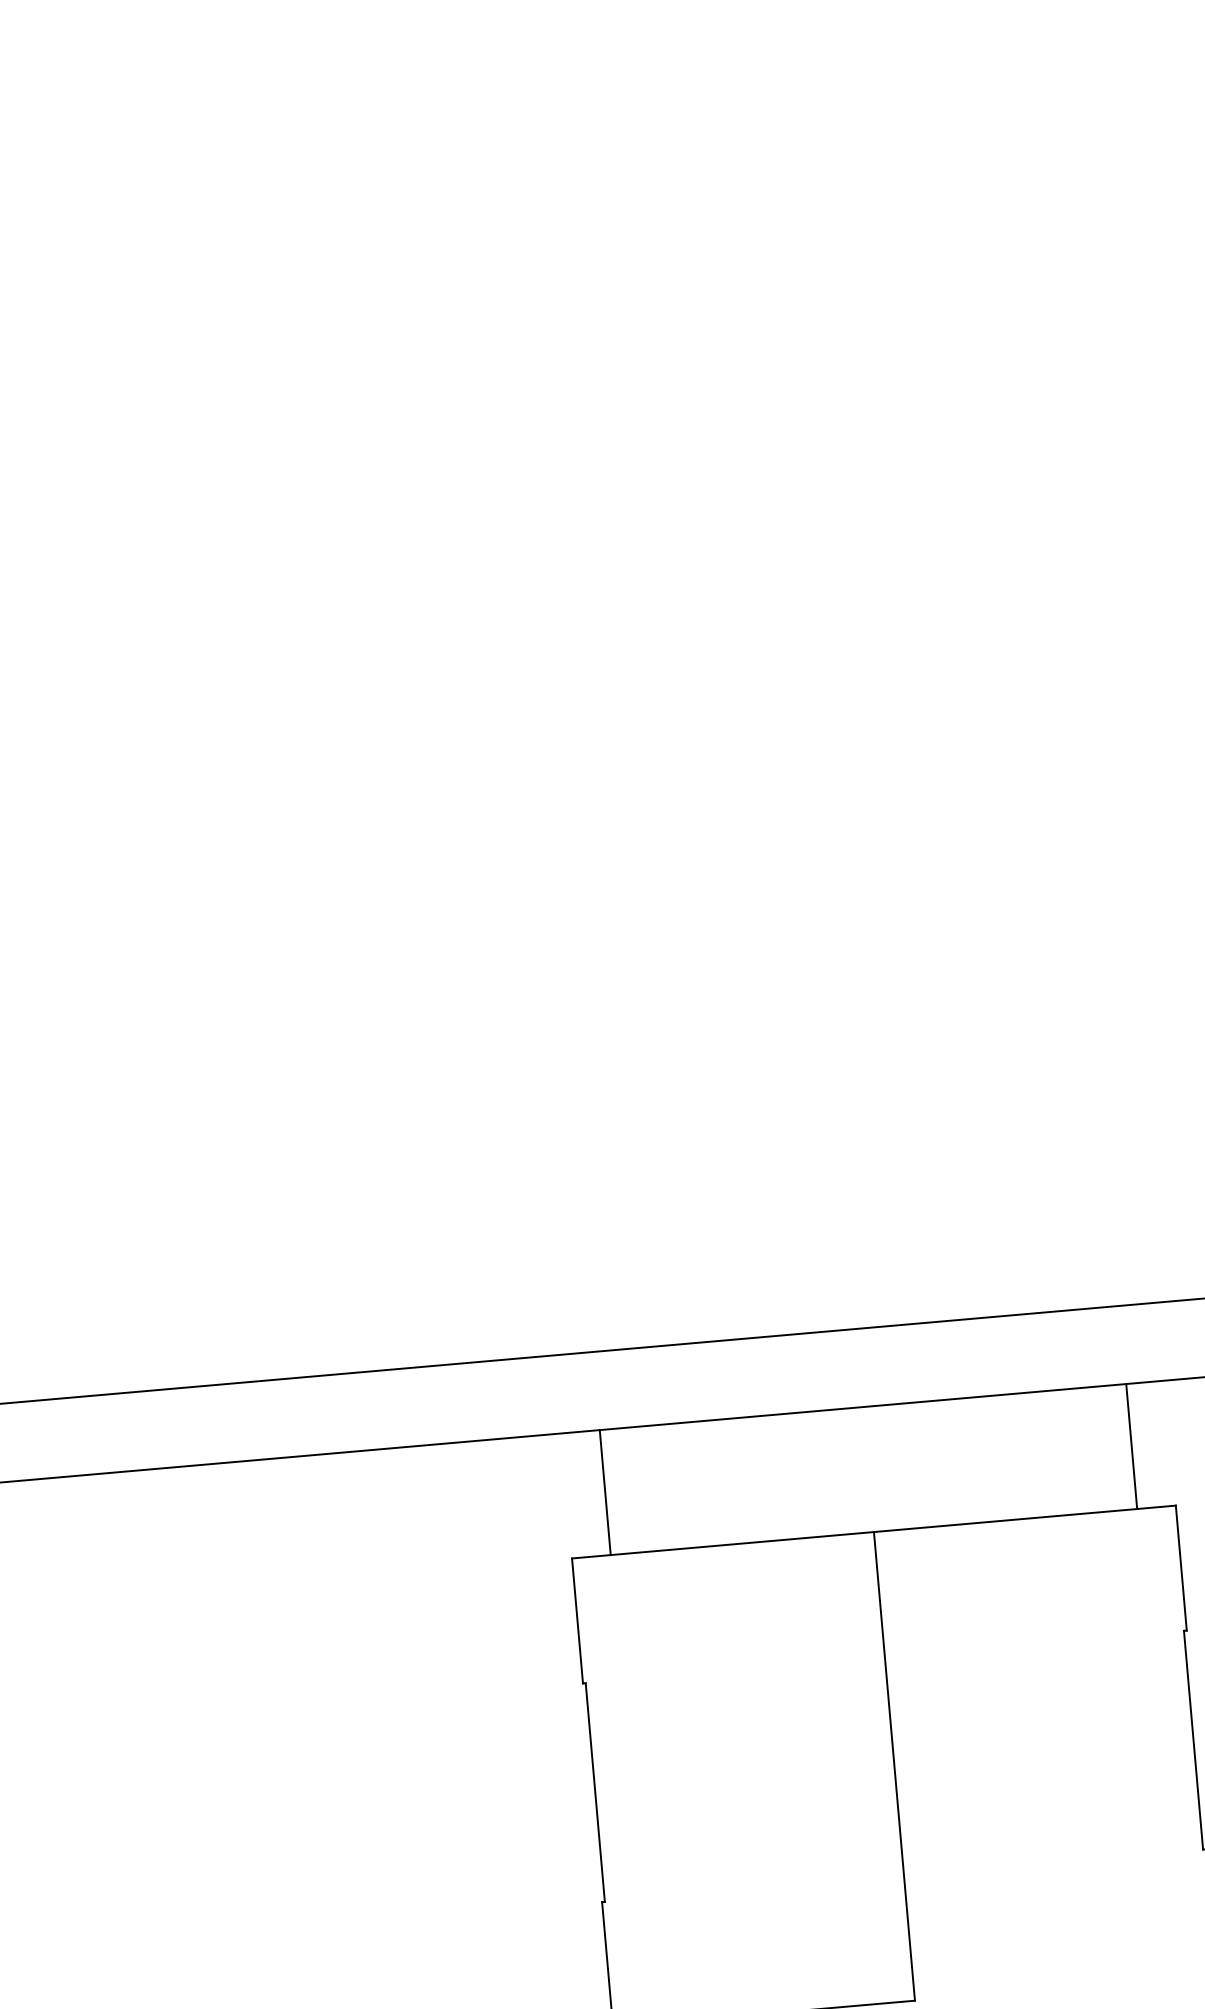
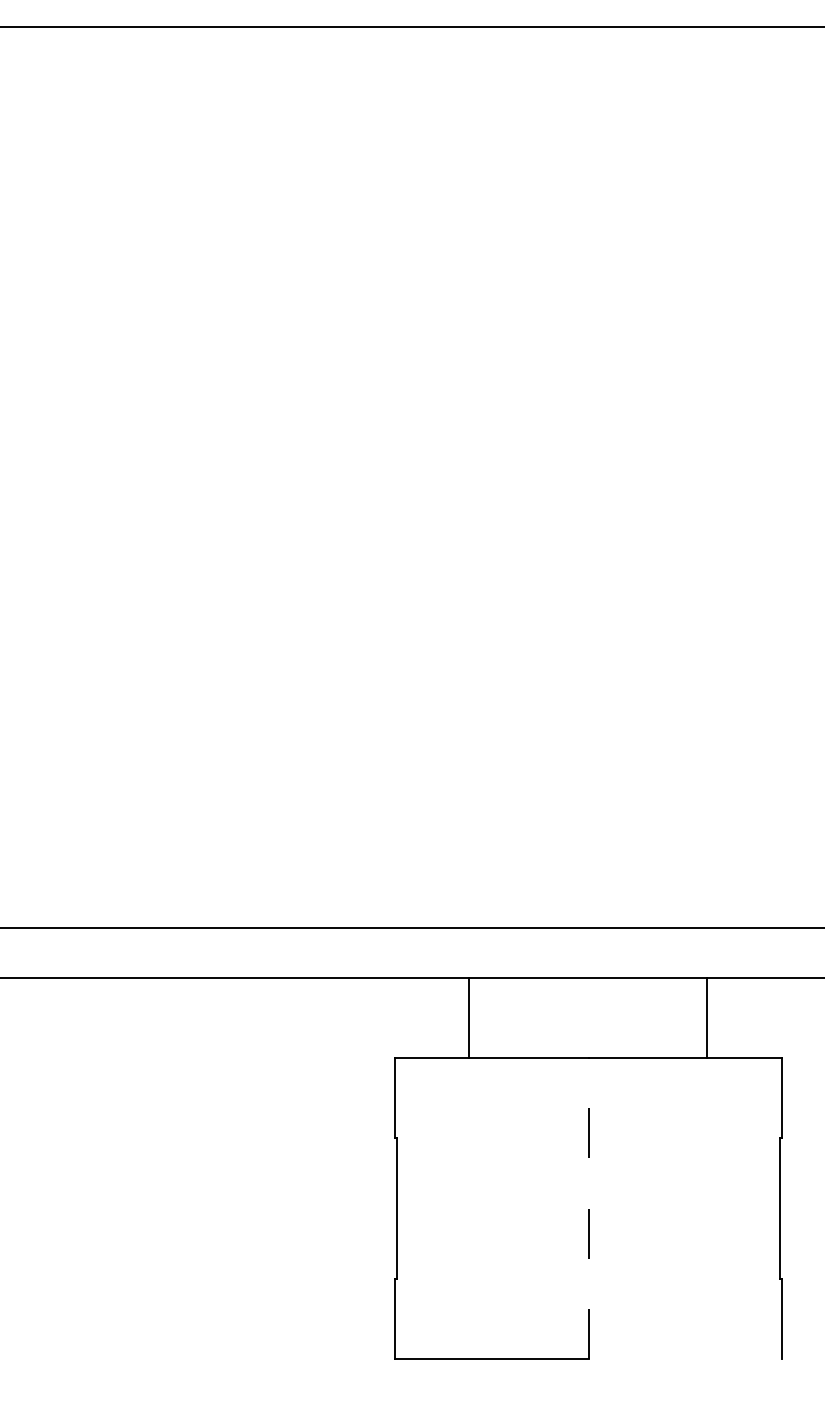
line: (1132, 1446) -> (707, 1018), moved
line: (604, 1492) -> (468, 1018), moved
line: (894, 1766) -> (588, 1208), solid -> dashed

